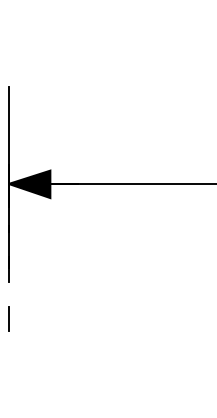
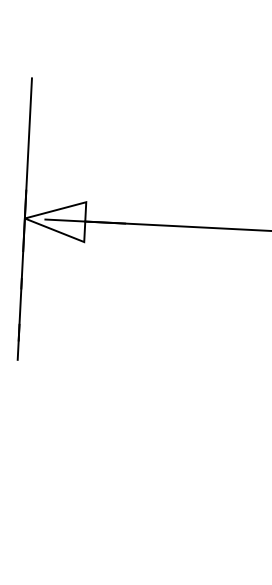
fill: (29, 184) -> (54, 220), removed
line: (8, 318) -> (14, 413), removed

